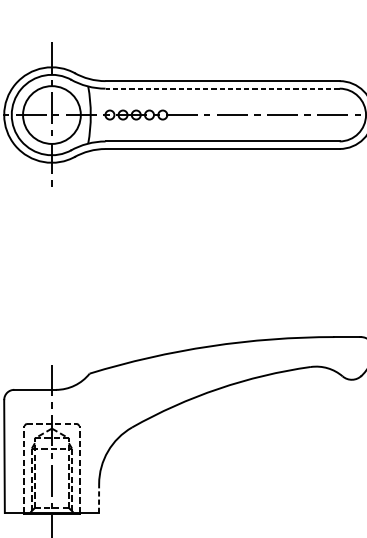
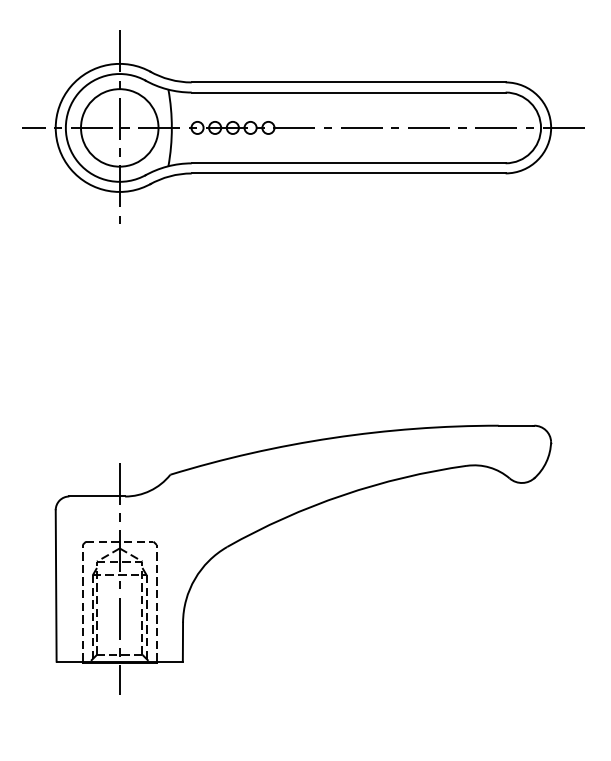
line: (222, 88) -> (348, 92), dashed -> solid
line: (98, 497) -> (182, 641), dashed -> solid

